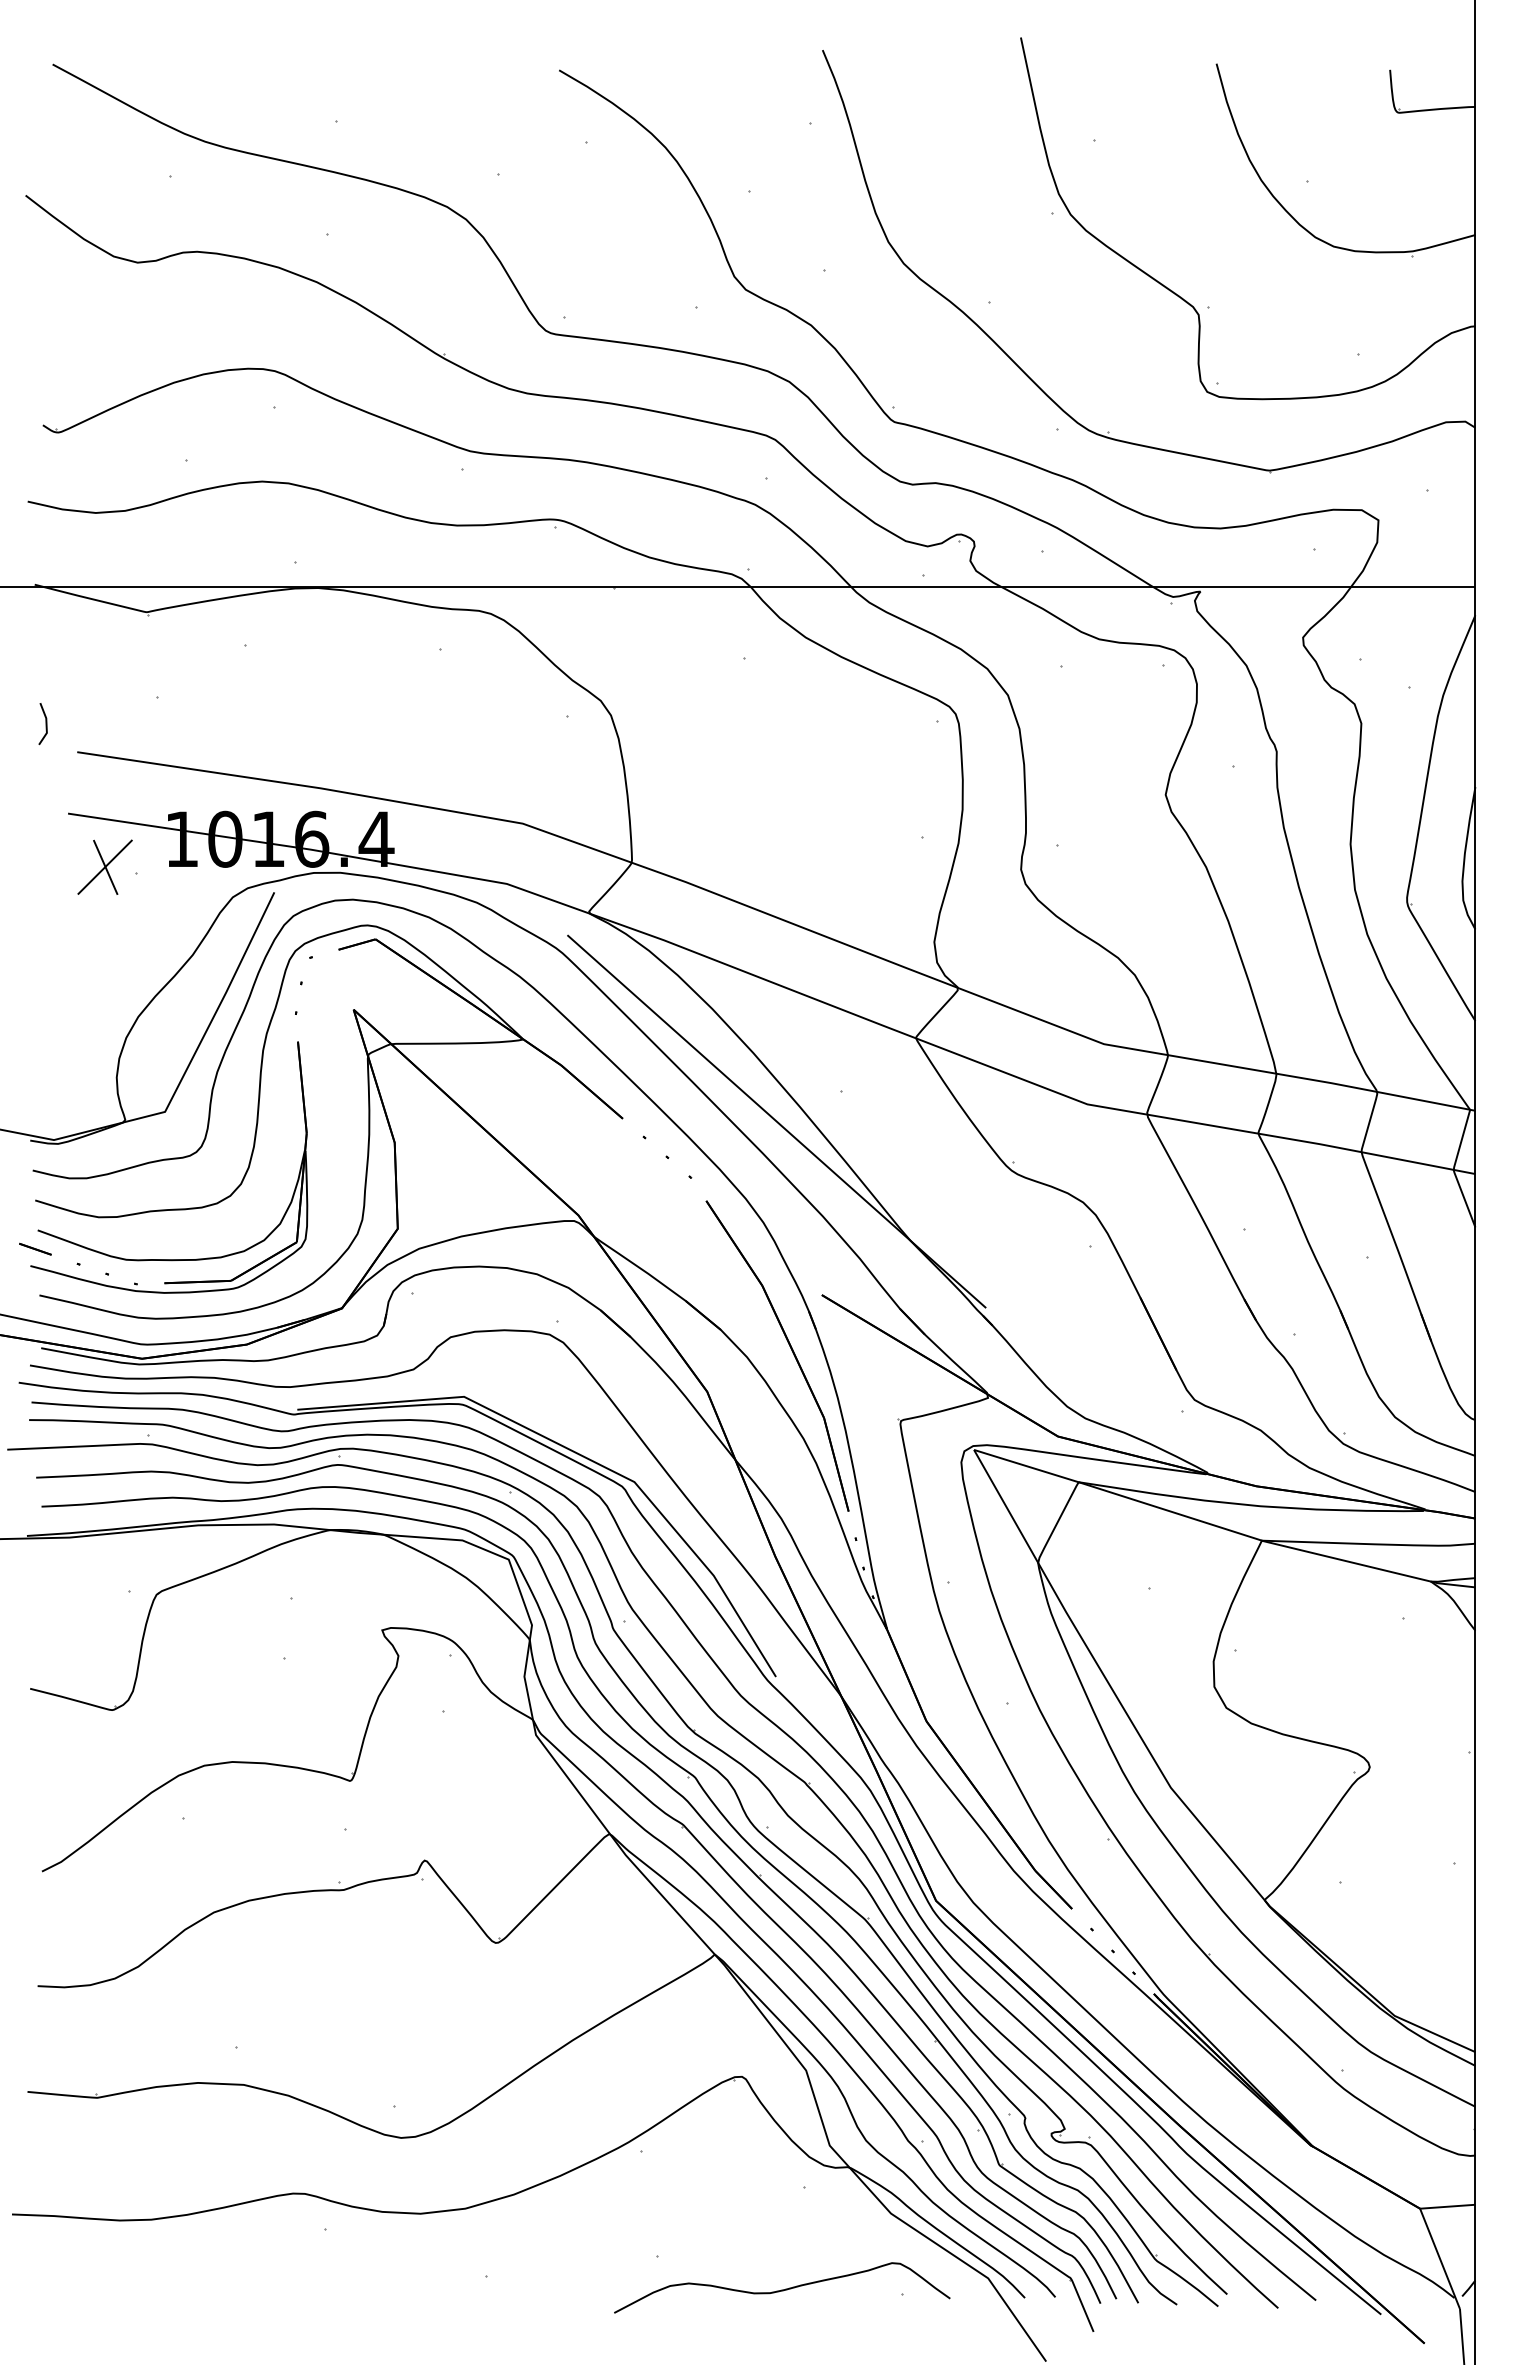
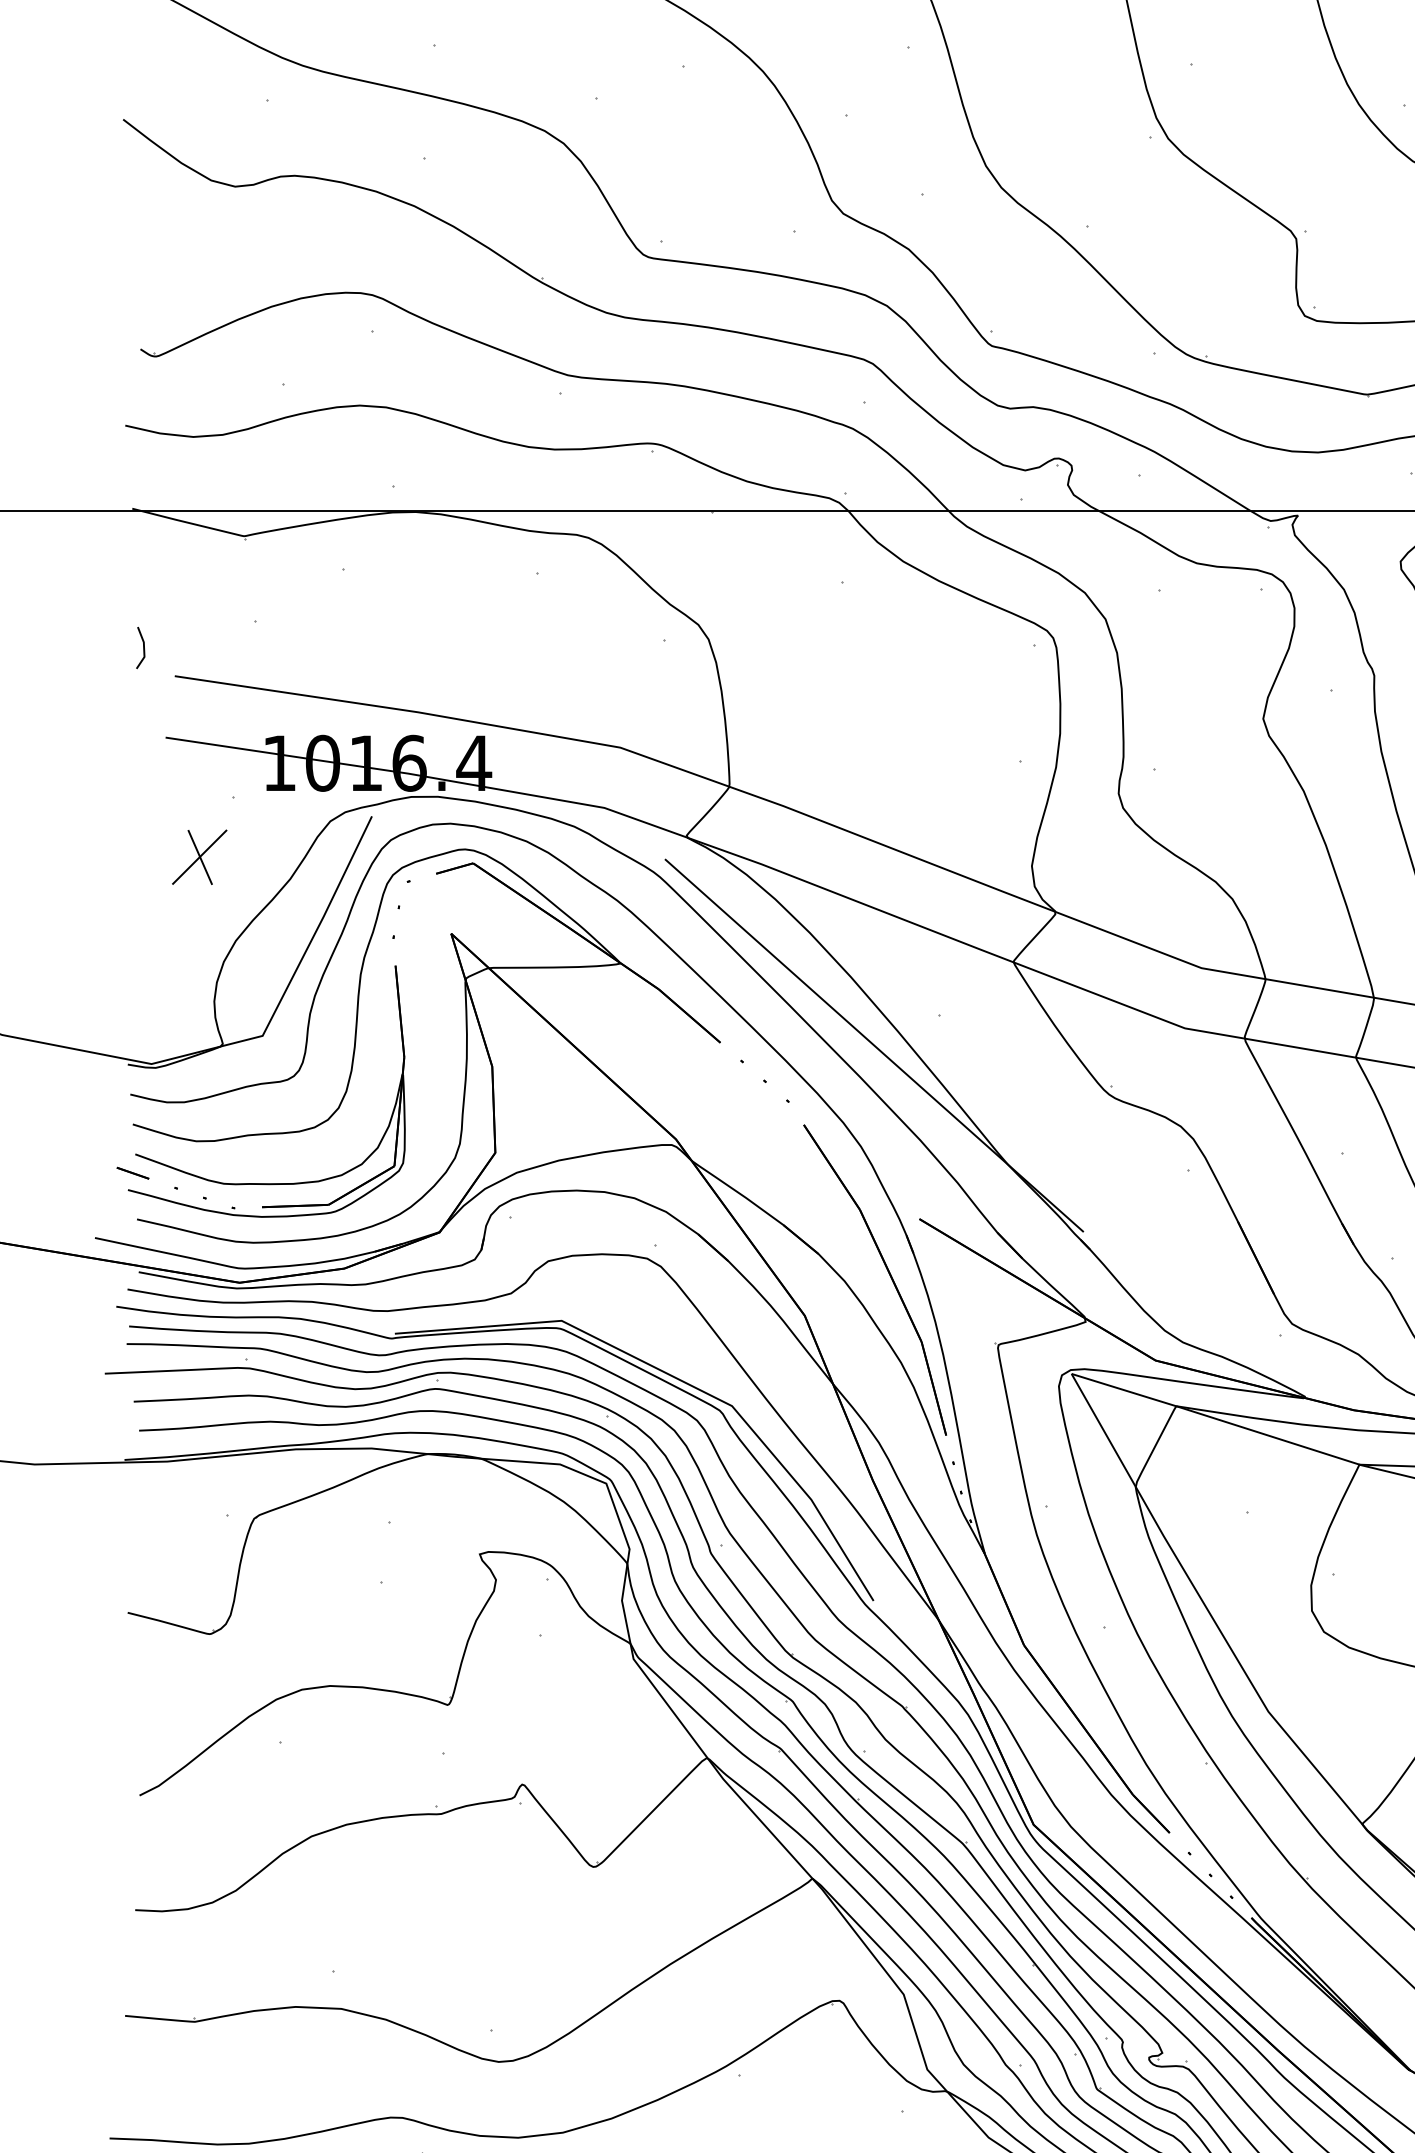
part: (104, 866) -> (199, 856), moved

